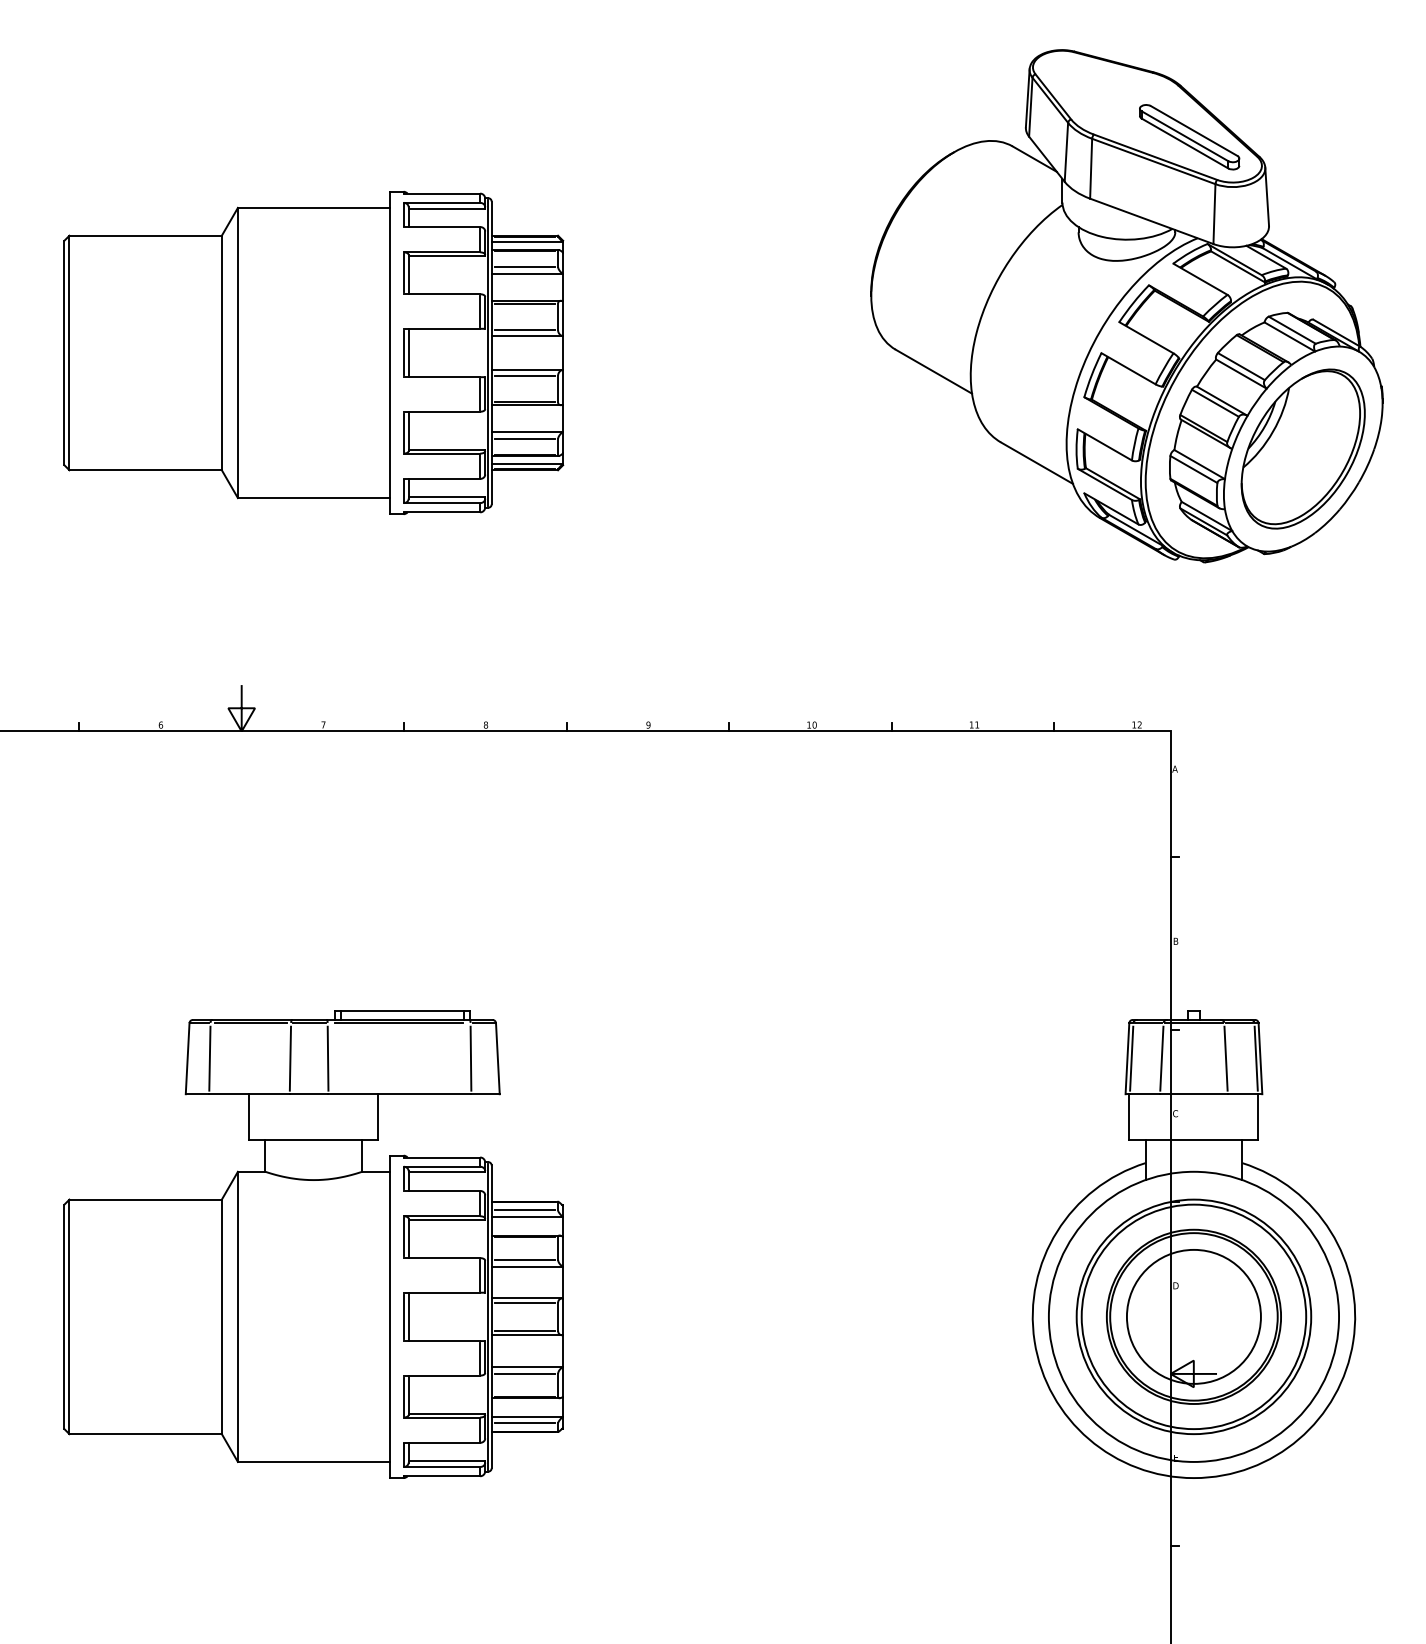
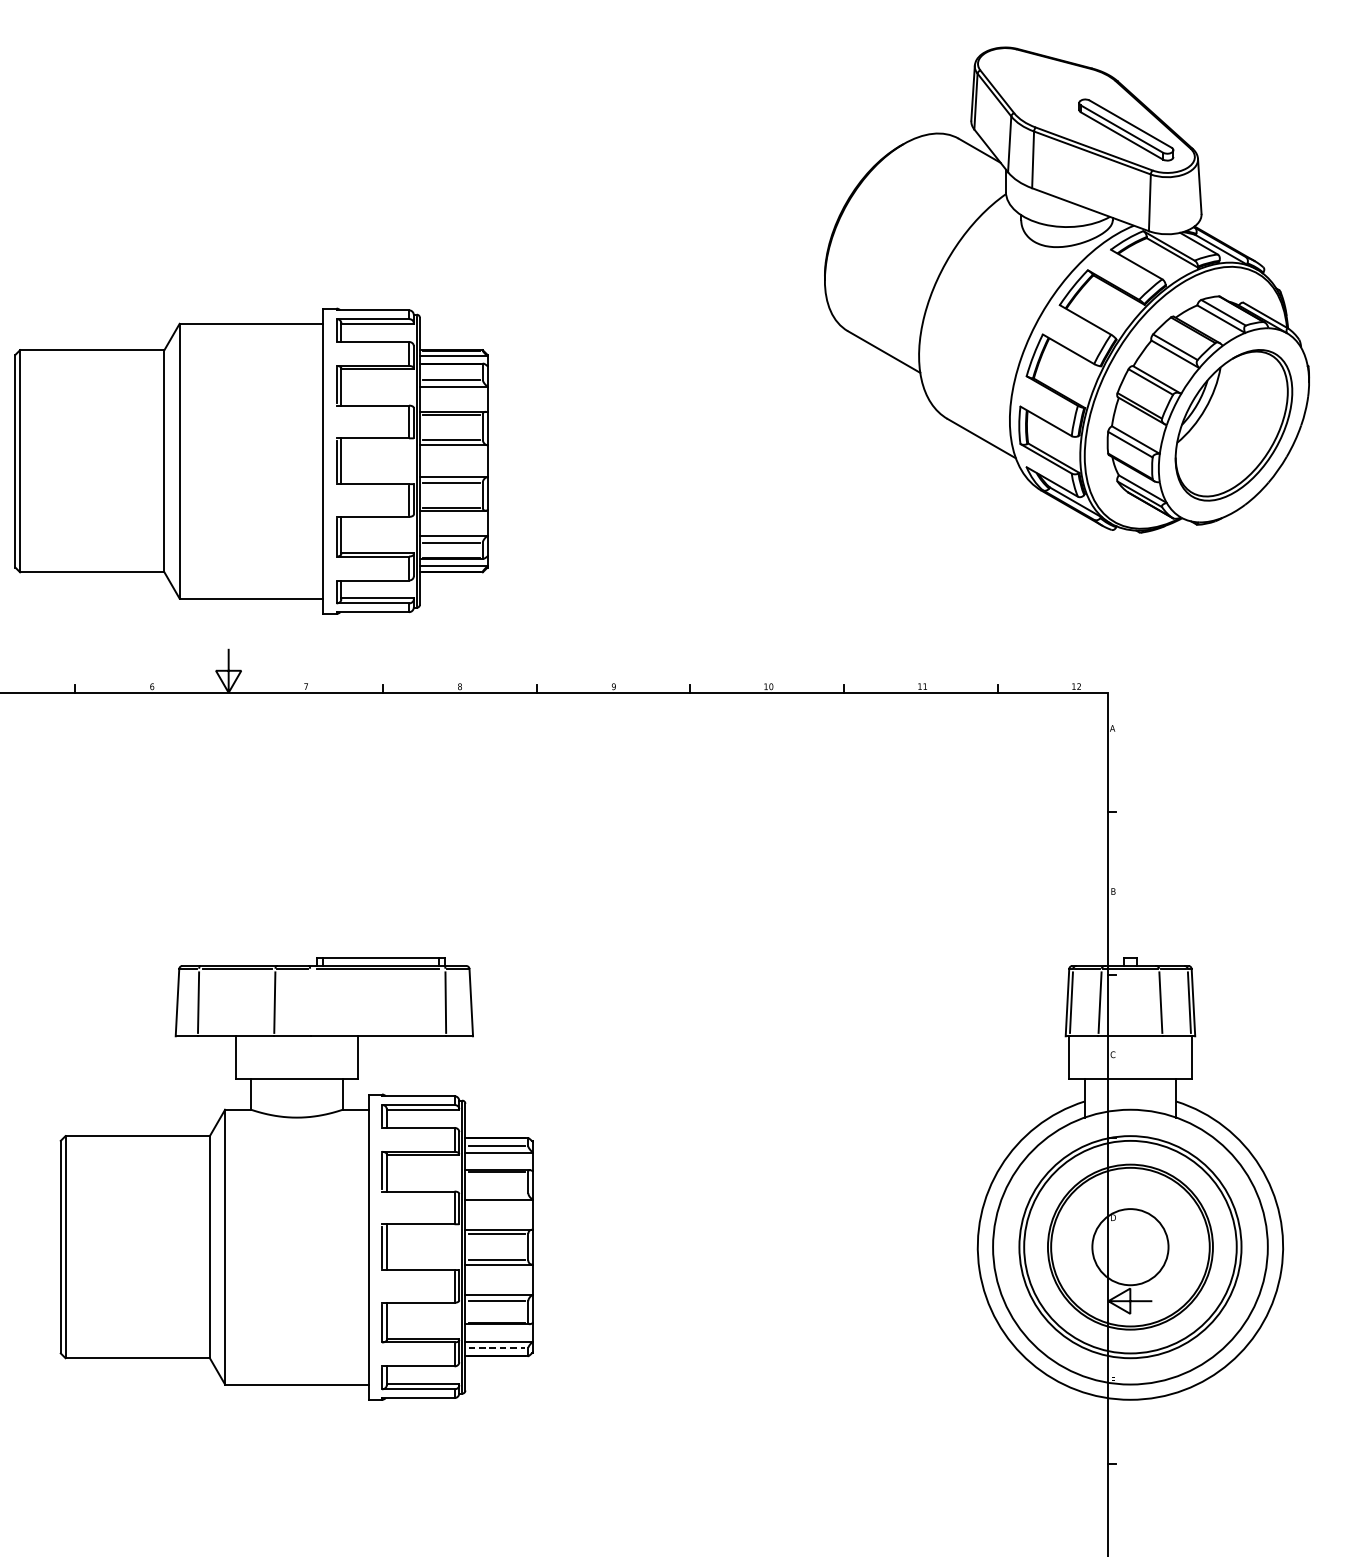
part: (313, 352) -> (251, 460), moved
line: (327, 1058) -> (309, 1002), removed
line: (524, 1259) -> (496, 1192), removed
circle: (1193, 1316) -> (1130, 1246), size x0.6
line: (524, 1423) -> (496, 1348), solid -> dashed

